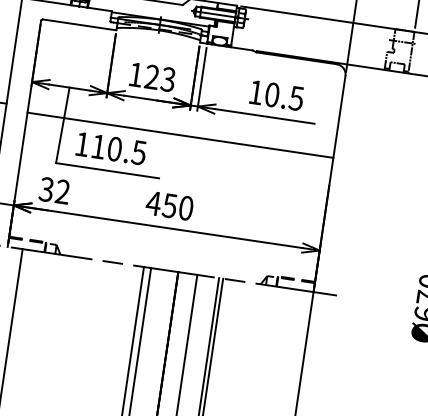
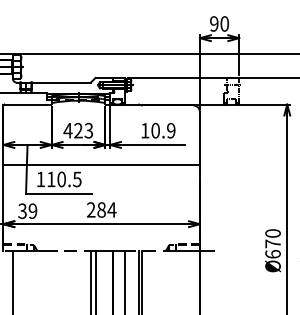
text: (135, 74) -> (67, 130), 123 -> 423
text: (295, 97) -> (170, 130), 10.5 -> 10.9
text: (62, 192) -> (32, 211), 32 -> 39
text: (169, 205) -> (101, 209), 450 -> 284

